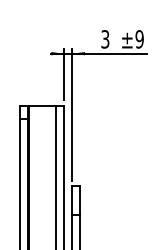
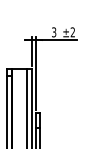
text: (138, 39) -> (72, 32), ±9 -> ±2

